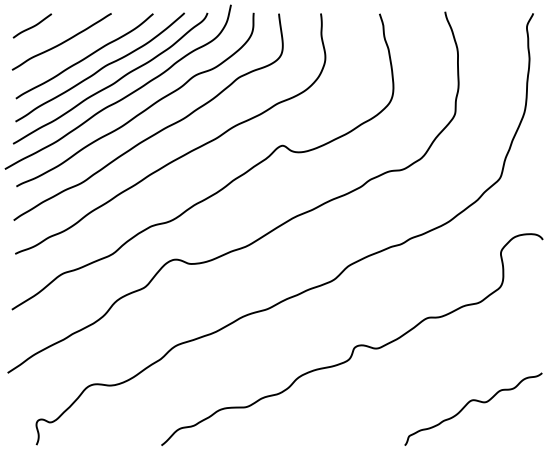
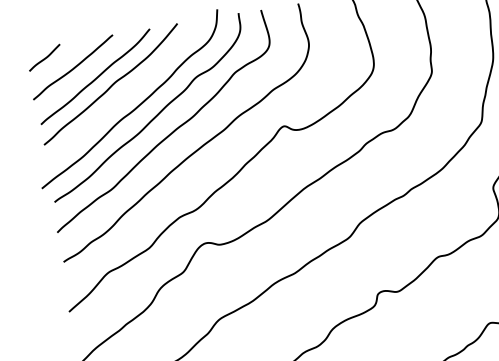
curve: (113, 82) -> (124, 95), removed

